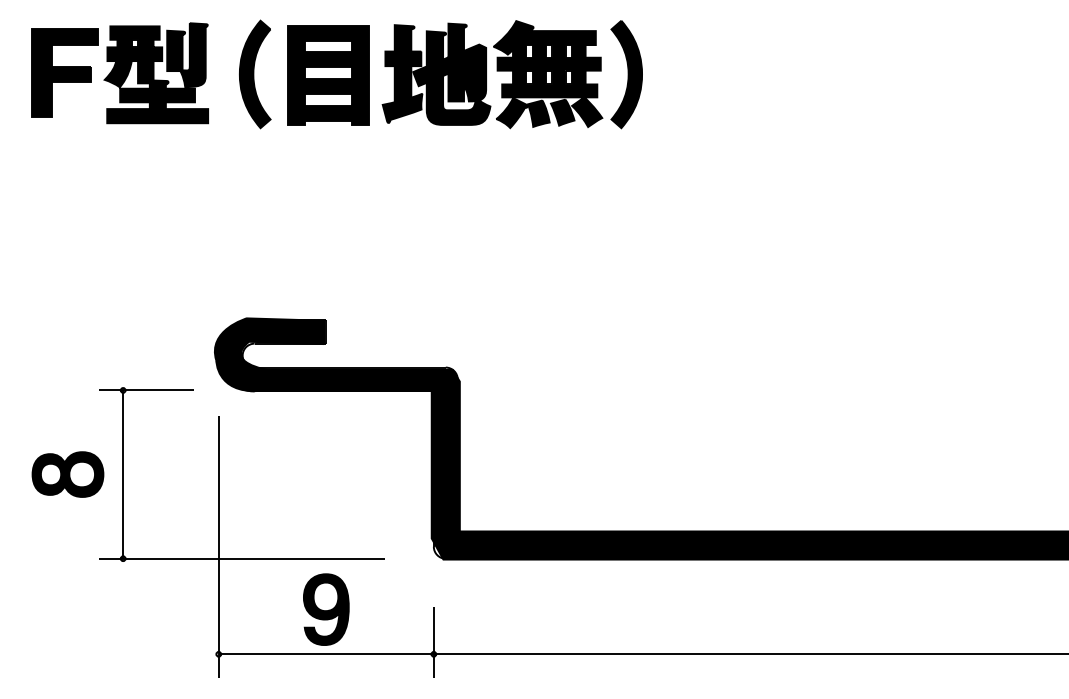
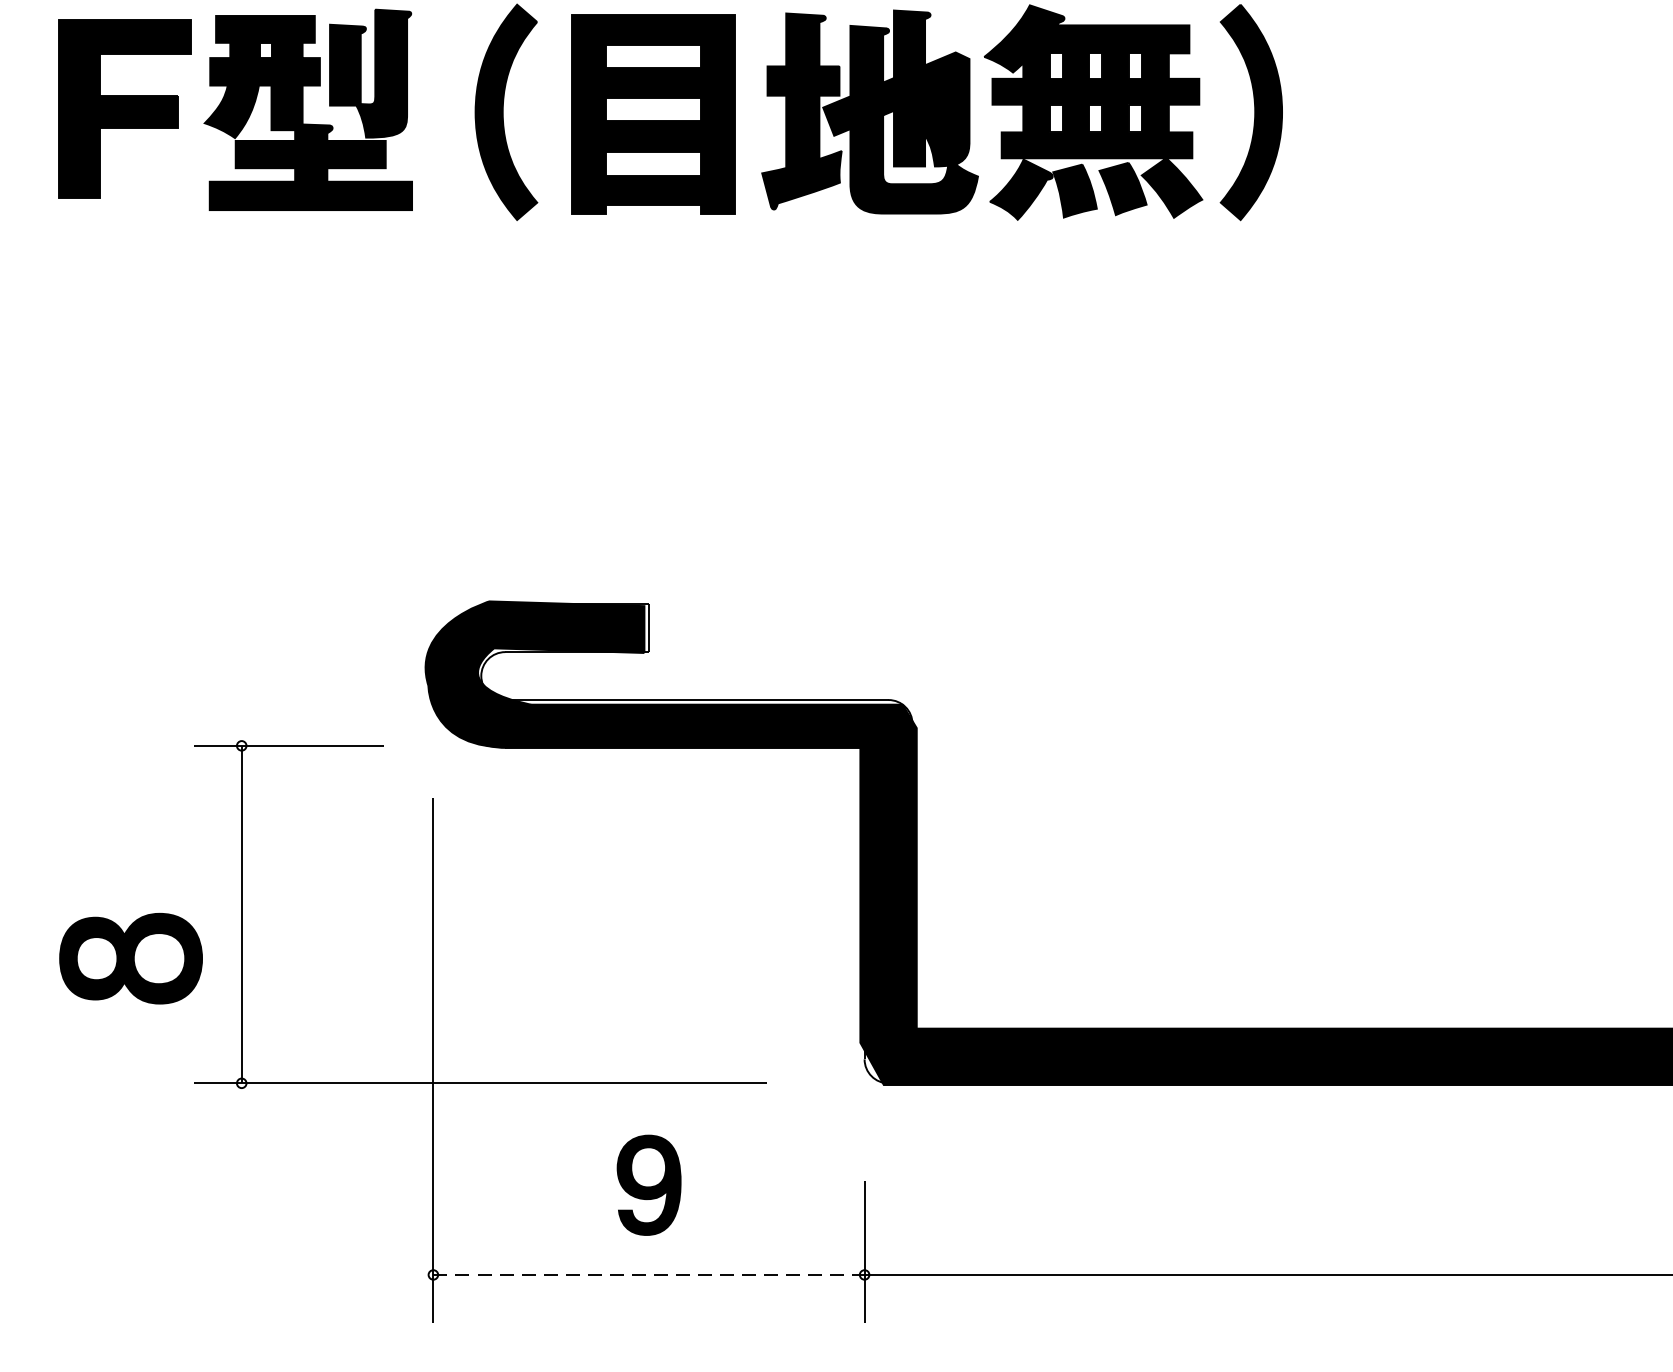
part: (67, 474) -> (130, 958), moved
part: (326, 609) -> (649, 1185), size x0.7
line: (326, 654) -> (649, 1275), solid -> dashed

